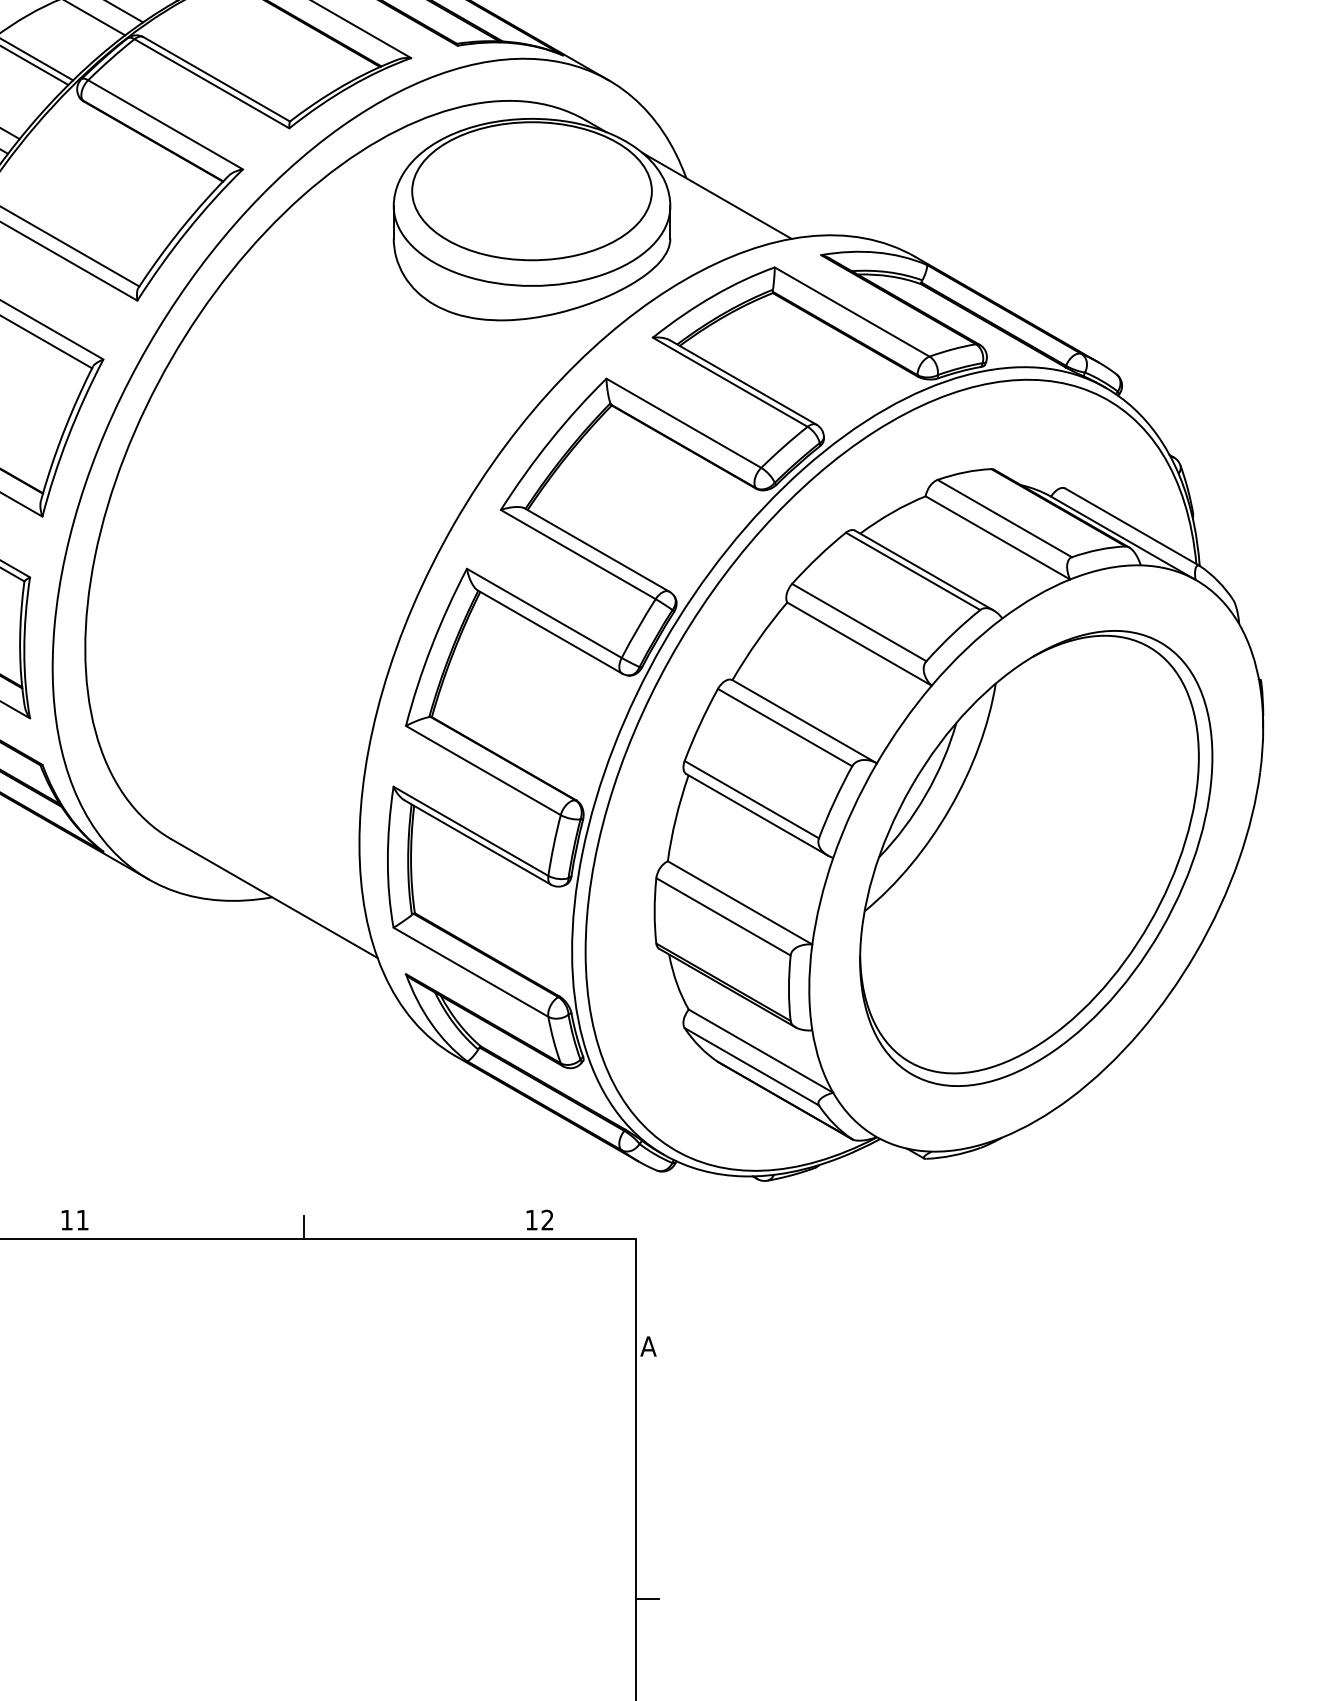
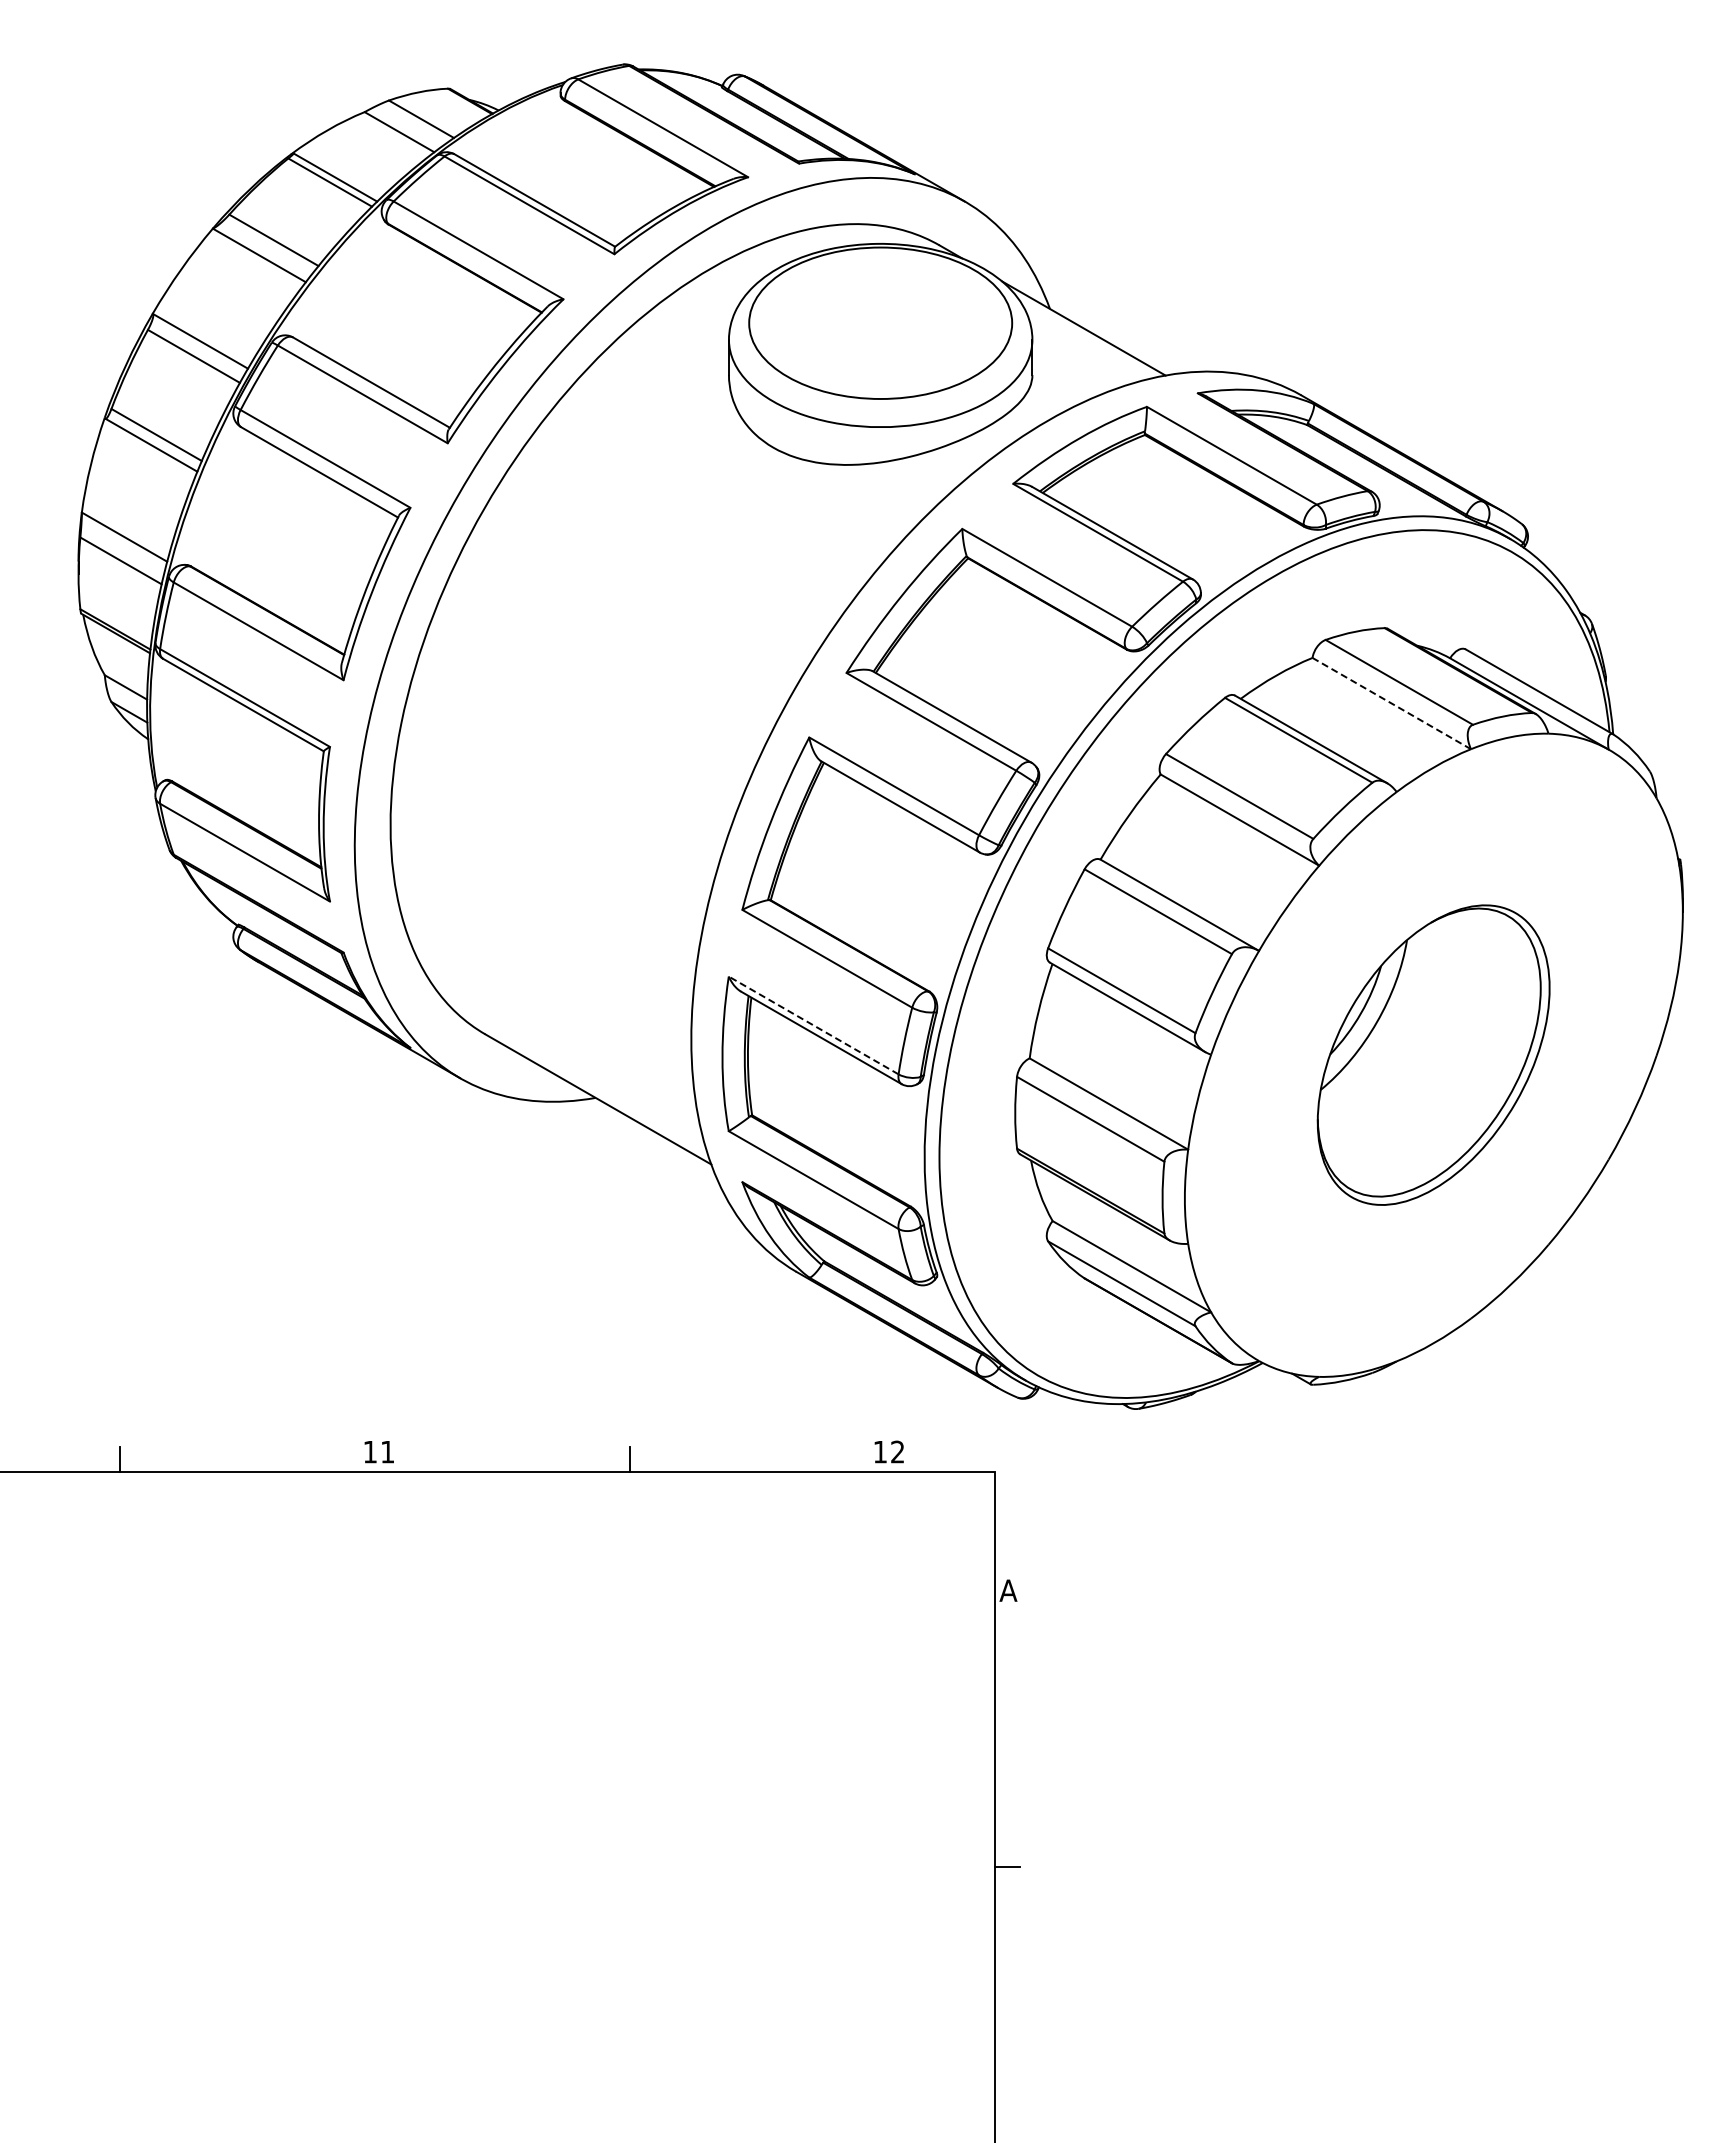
line: (997, 537) -> (1391, 703), solid -> dashed
line: (470, 831) -> (813, 1025), solid -> dashed
part: (1035, 857) -> (1433, 1054), size x0.6

